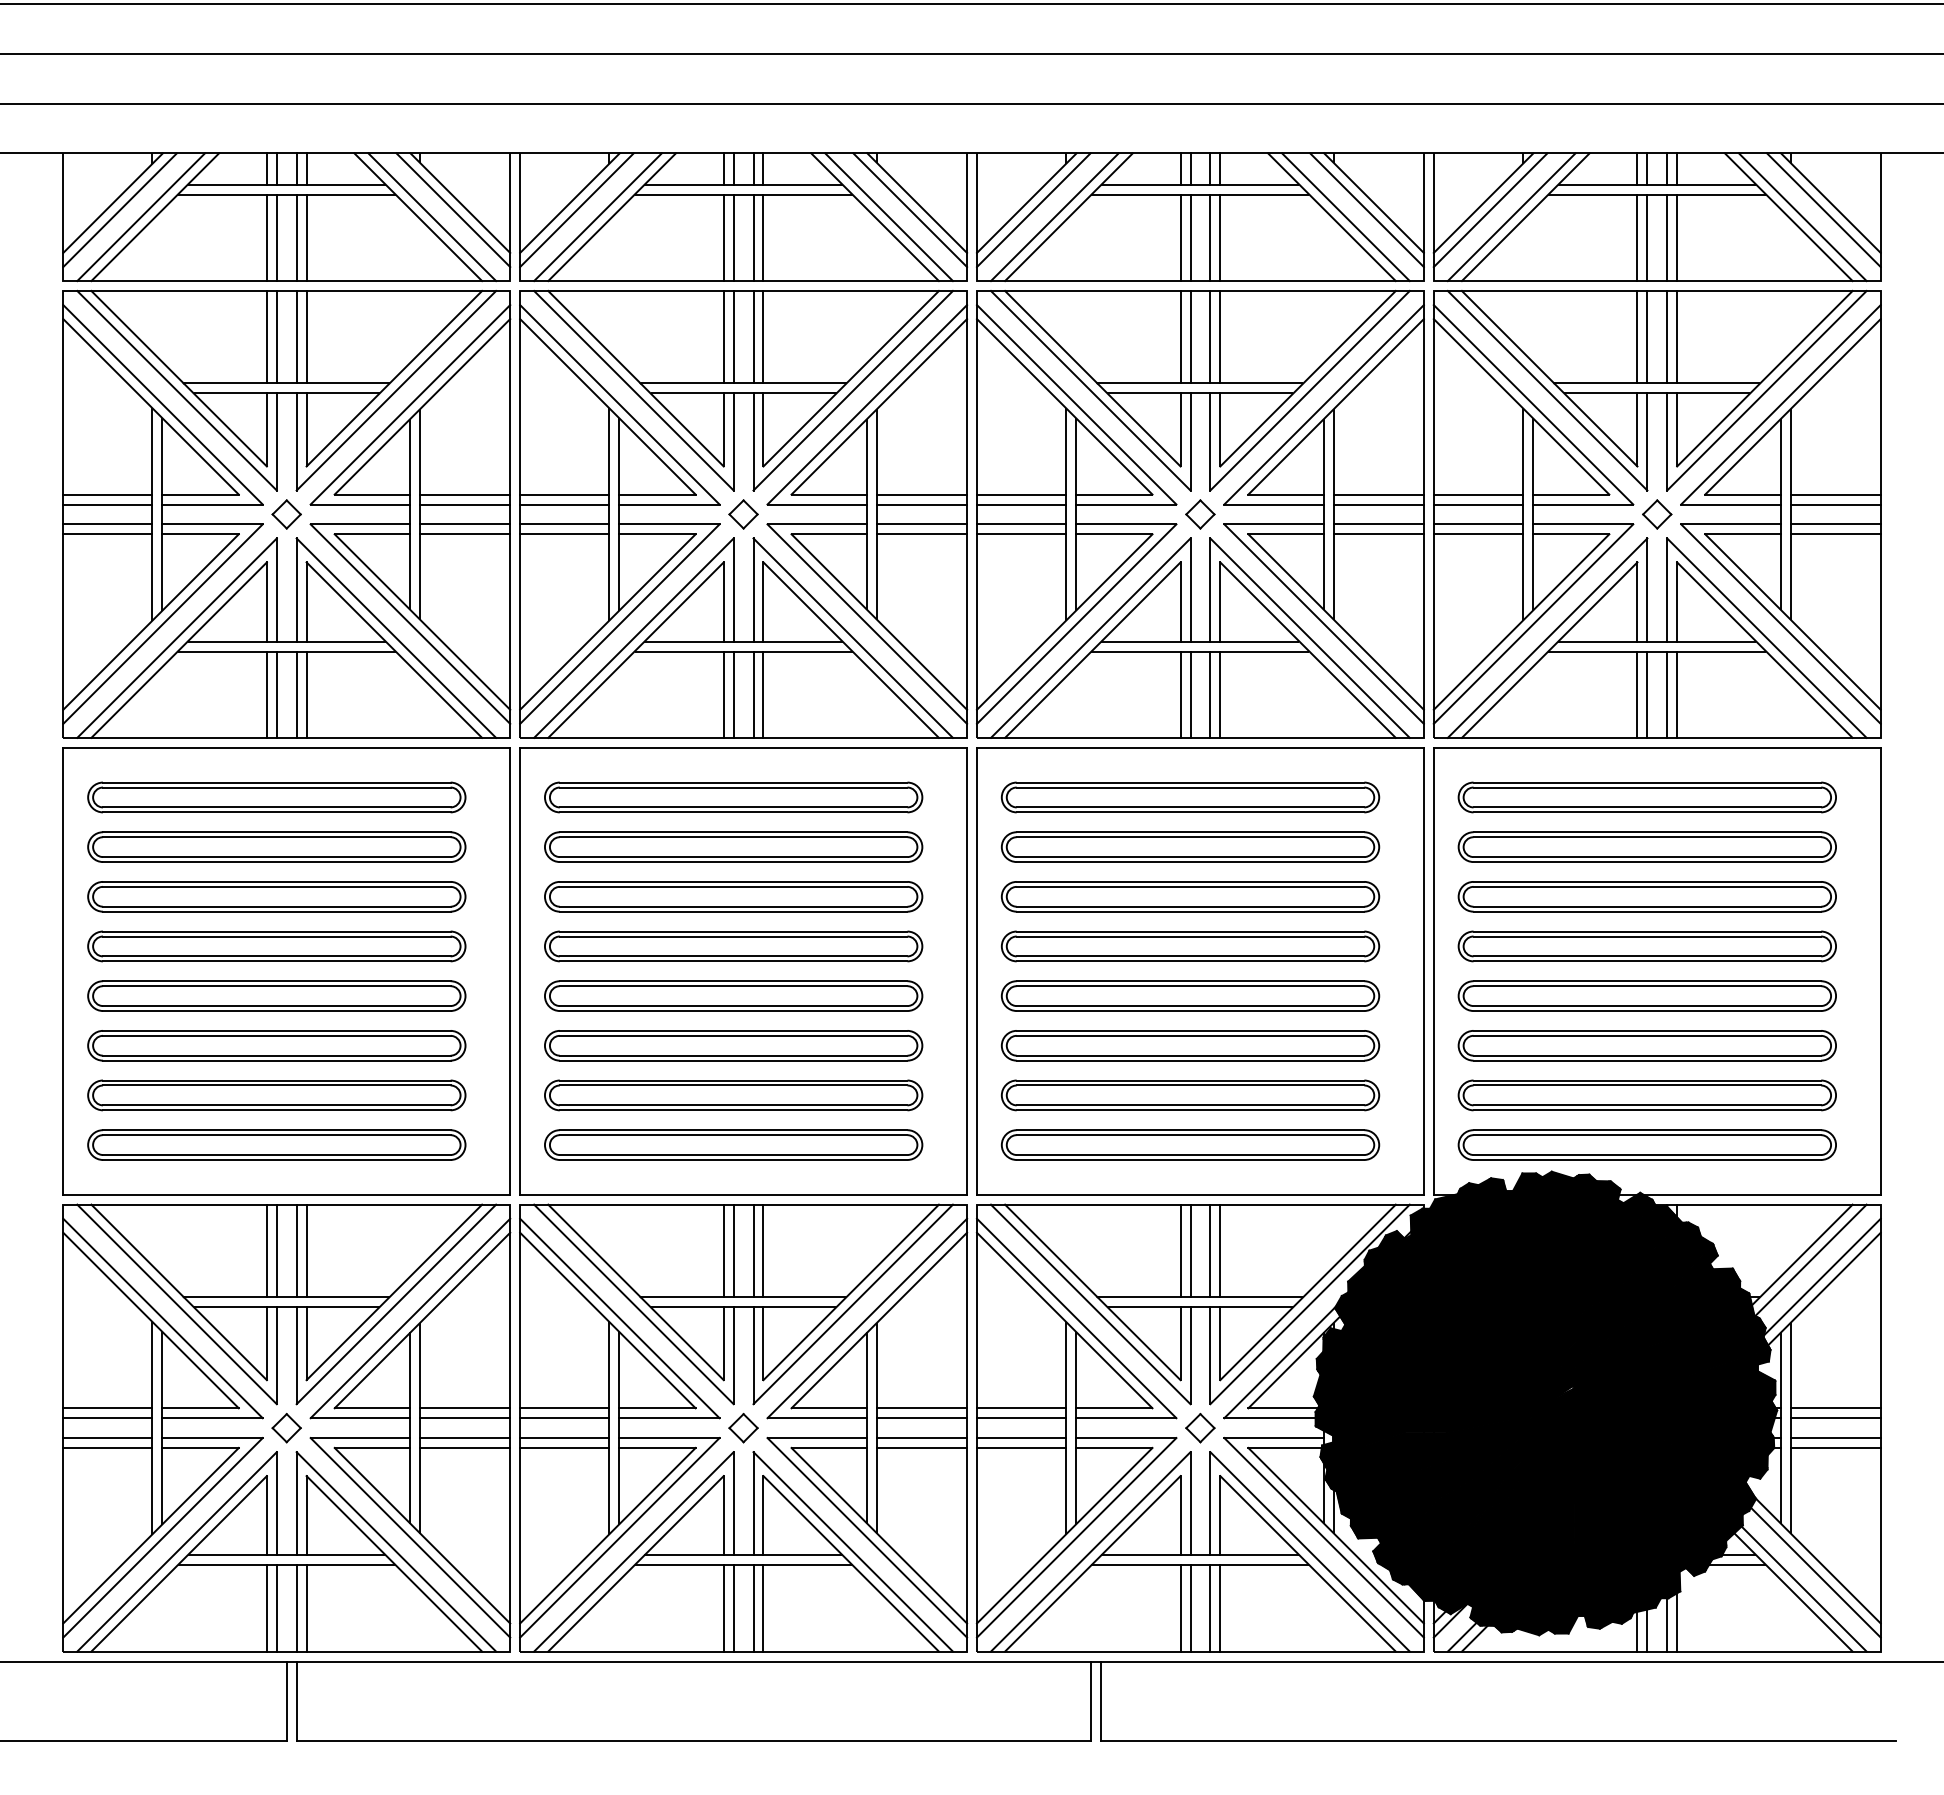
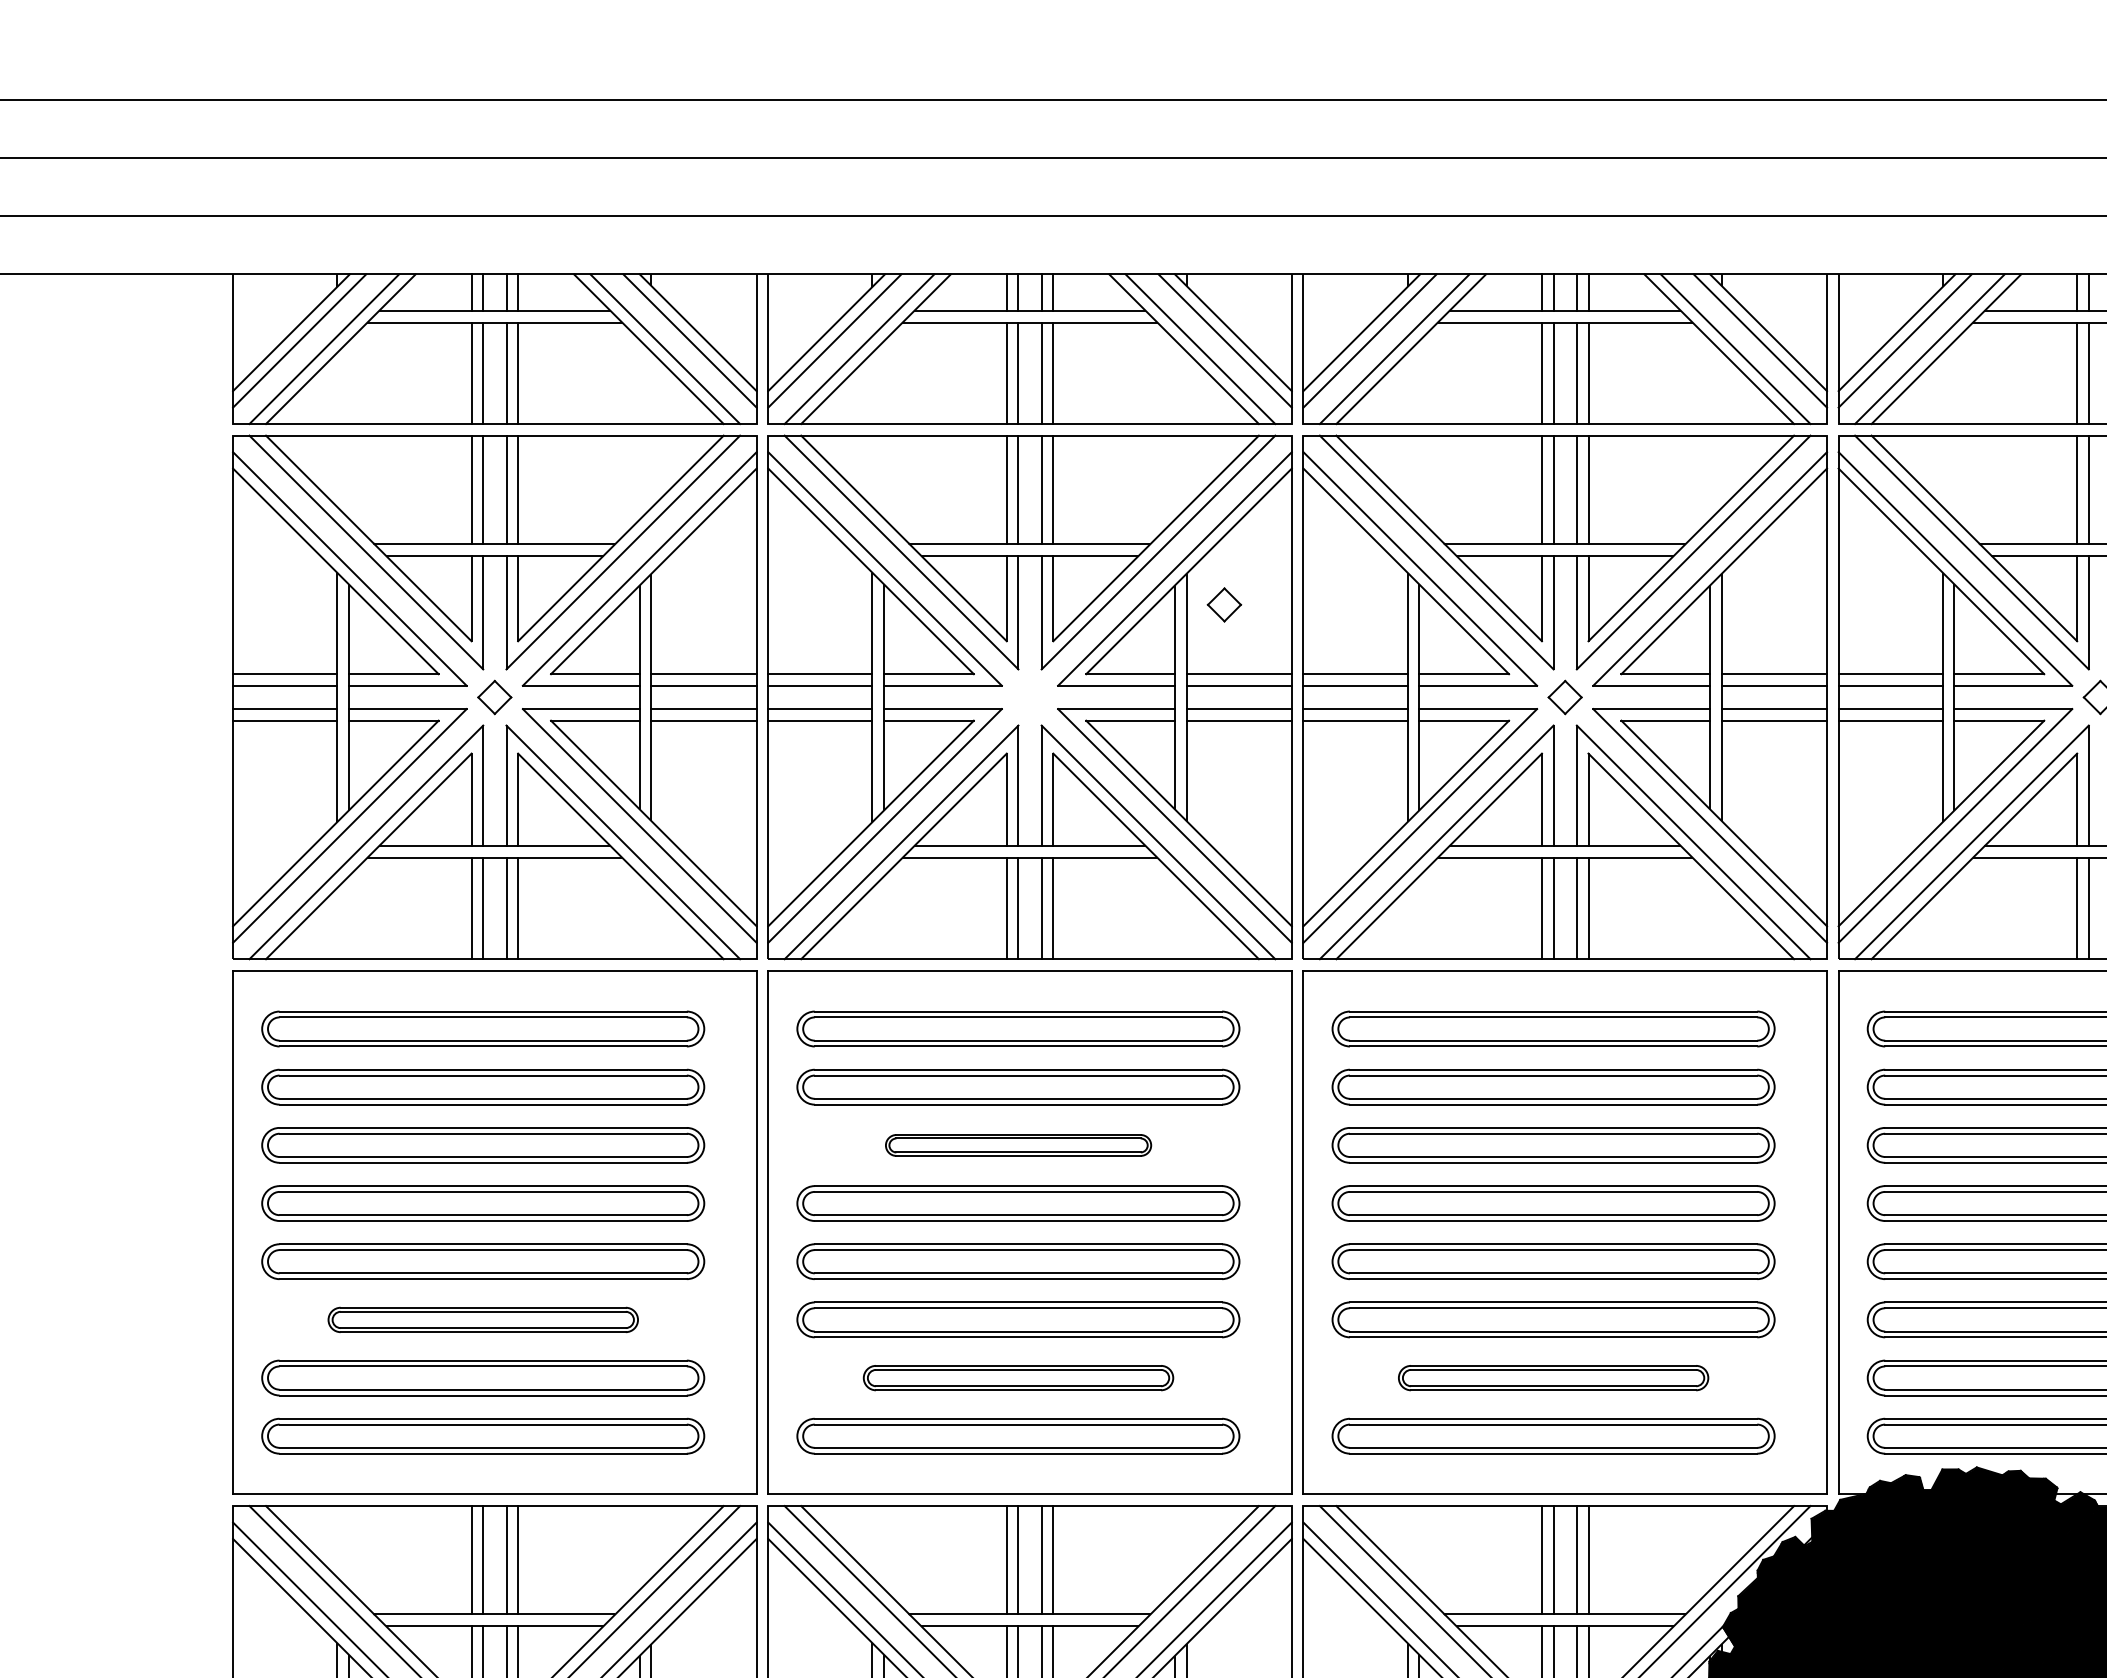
part: (743, 514) -> (1224, 604), moved
part: (733, 896) -> (1018, 1145), size x0.6
part: (276, 1045) -> (482, 1319), size x0.7
part: (733, 1095) -> (1018, 1378), size x0.7
part: (1190, 1095) -> (1553, 1378), size x0.7

